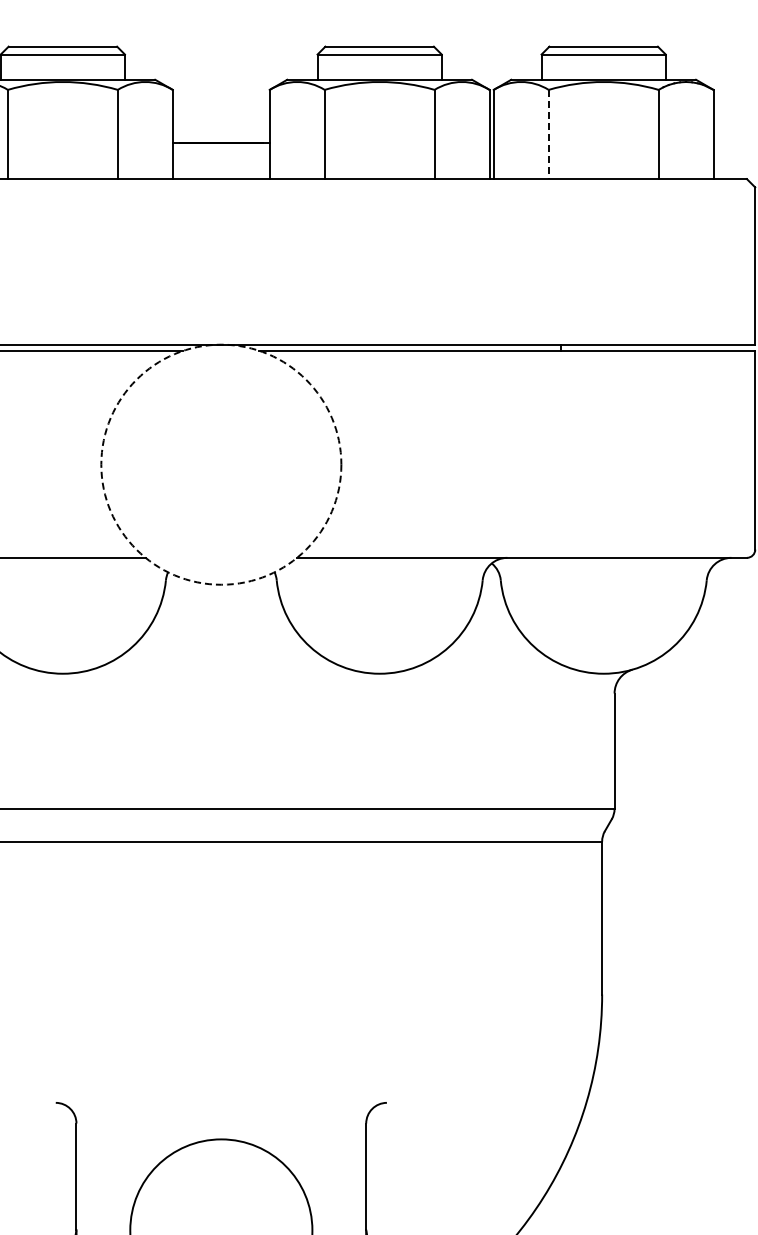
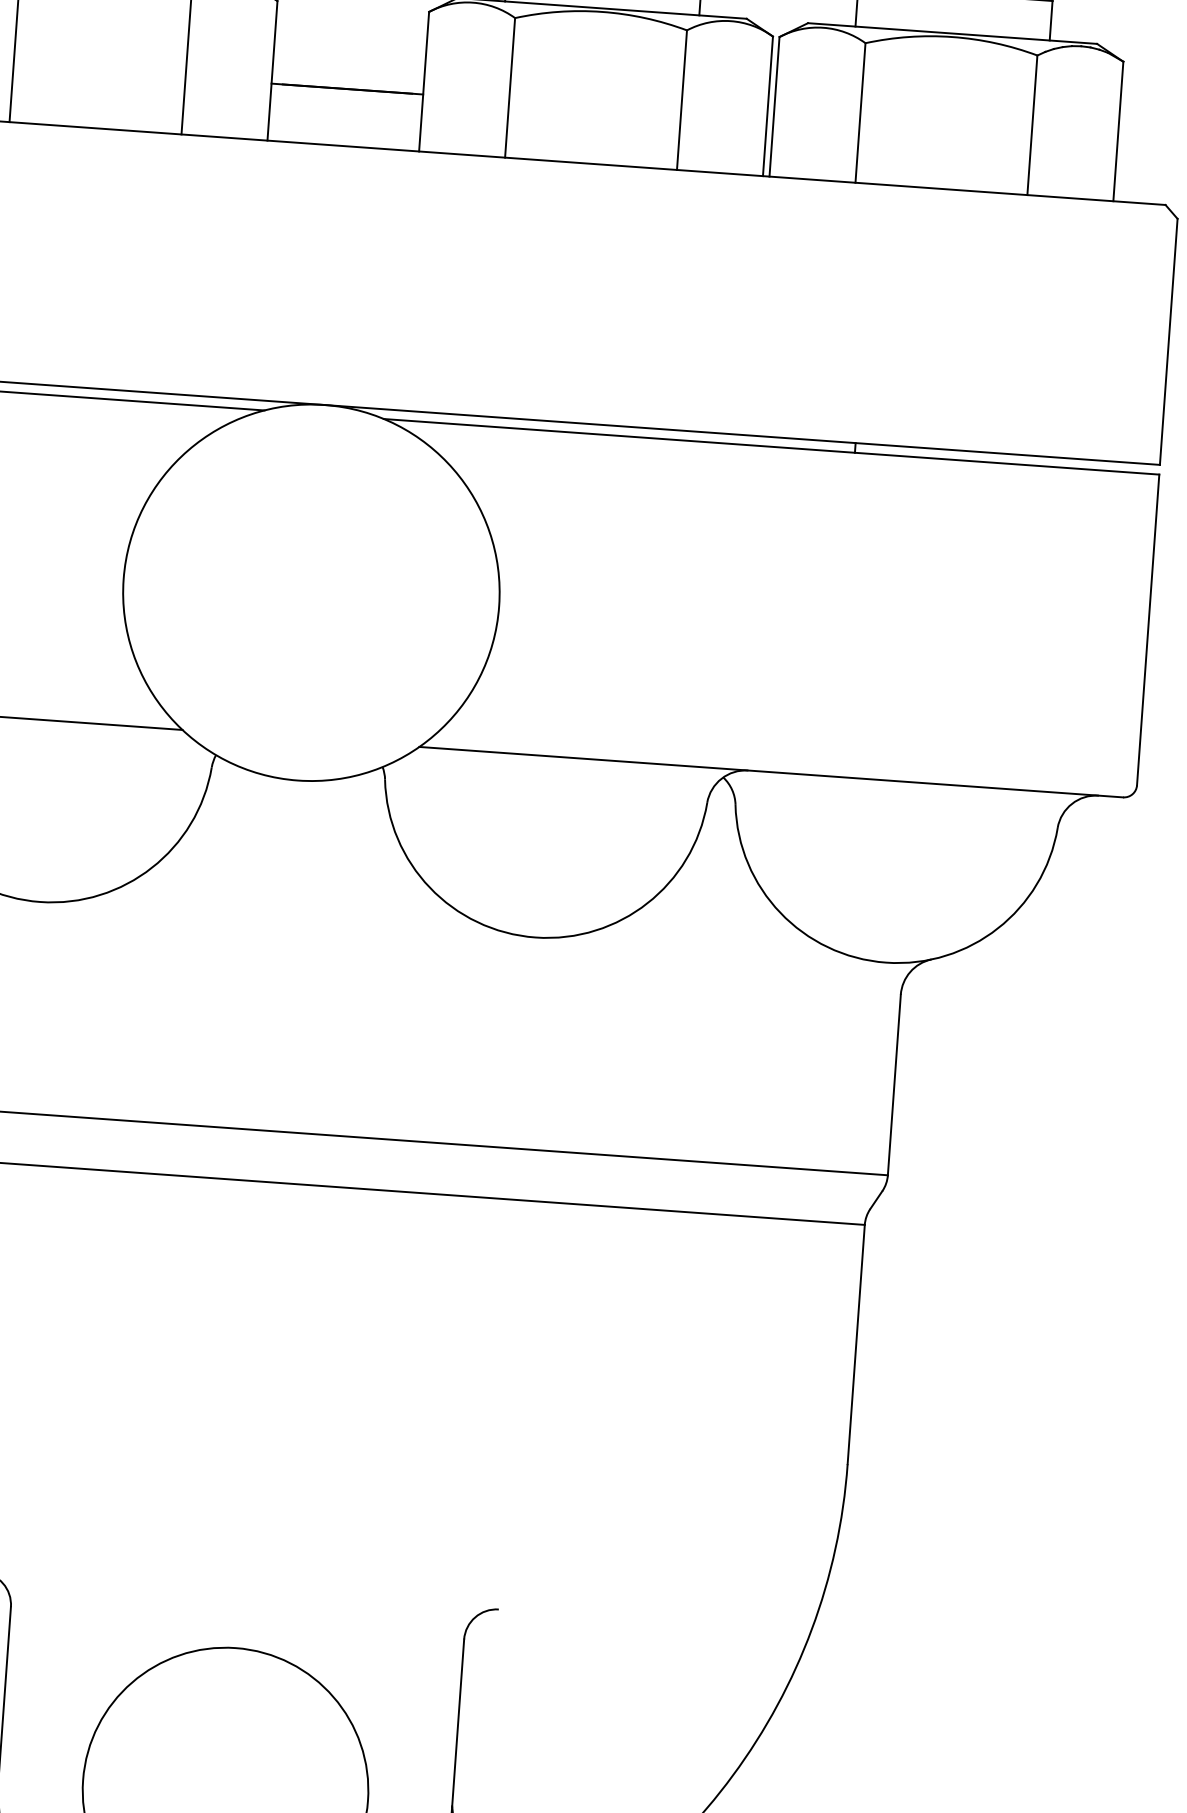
line: (548, 134) -> (860, 112), dashed -> solid
circle: (221, 464) -> (311, 592), dashed -> solid

